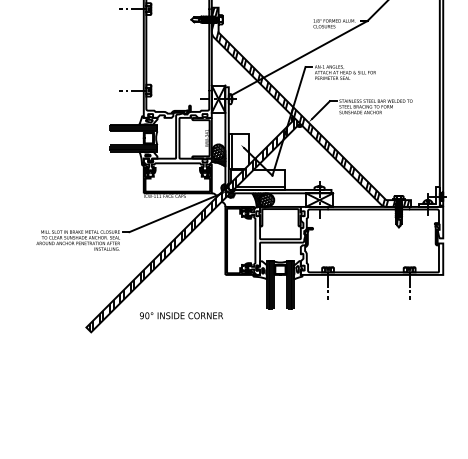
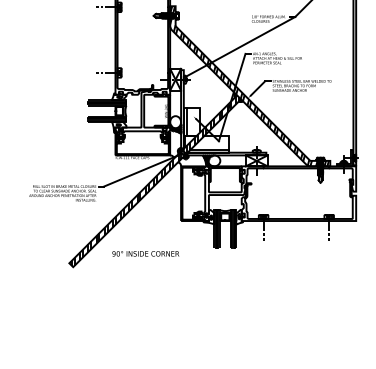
hatch: (218, 152) -> (175, 122), removed
hatch: (266, 199) -> (214, 160), removed

